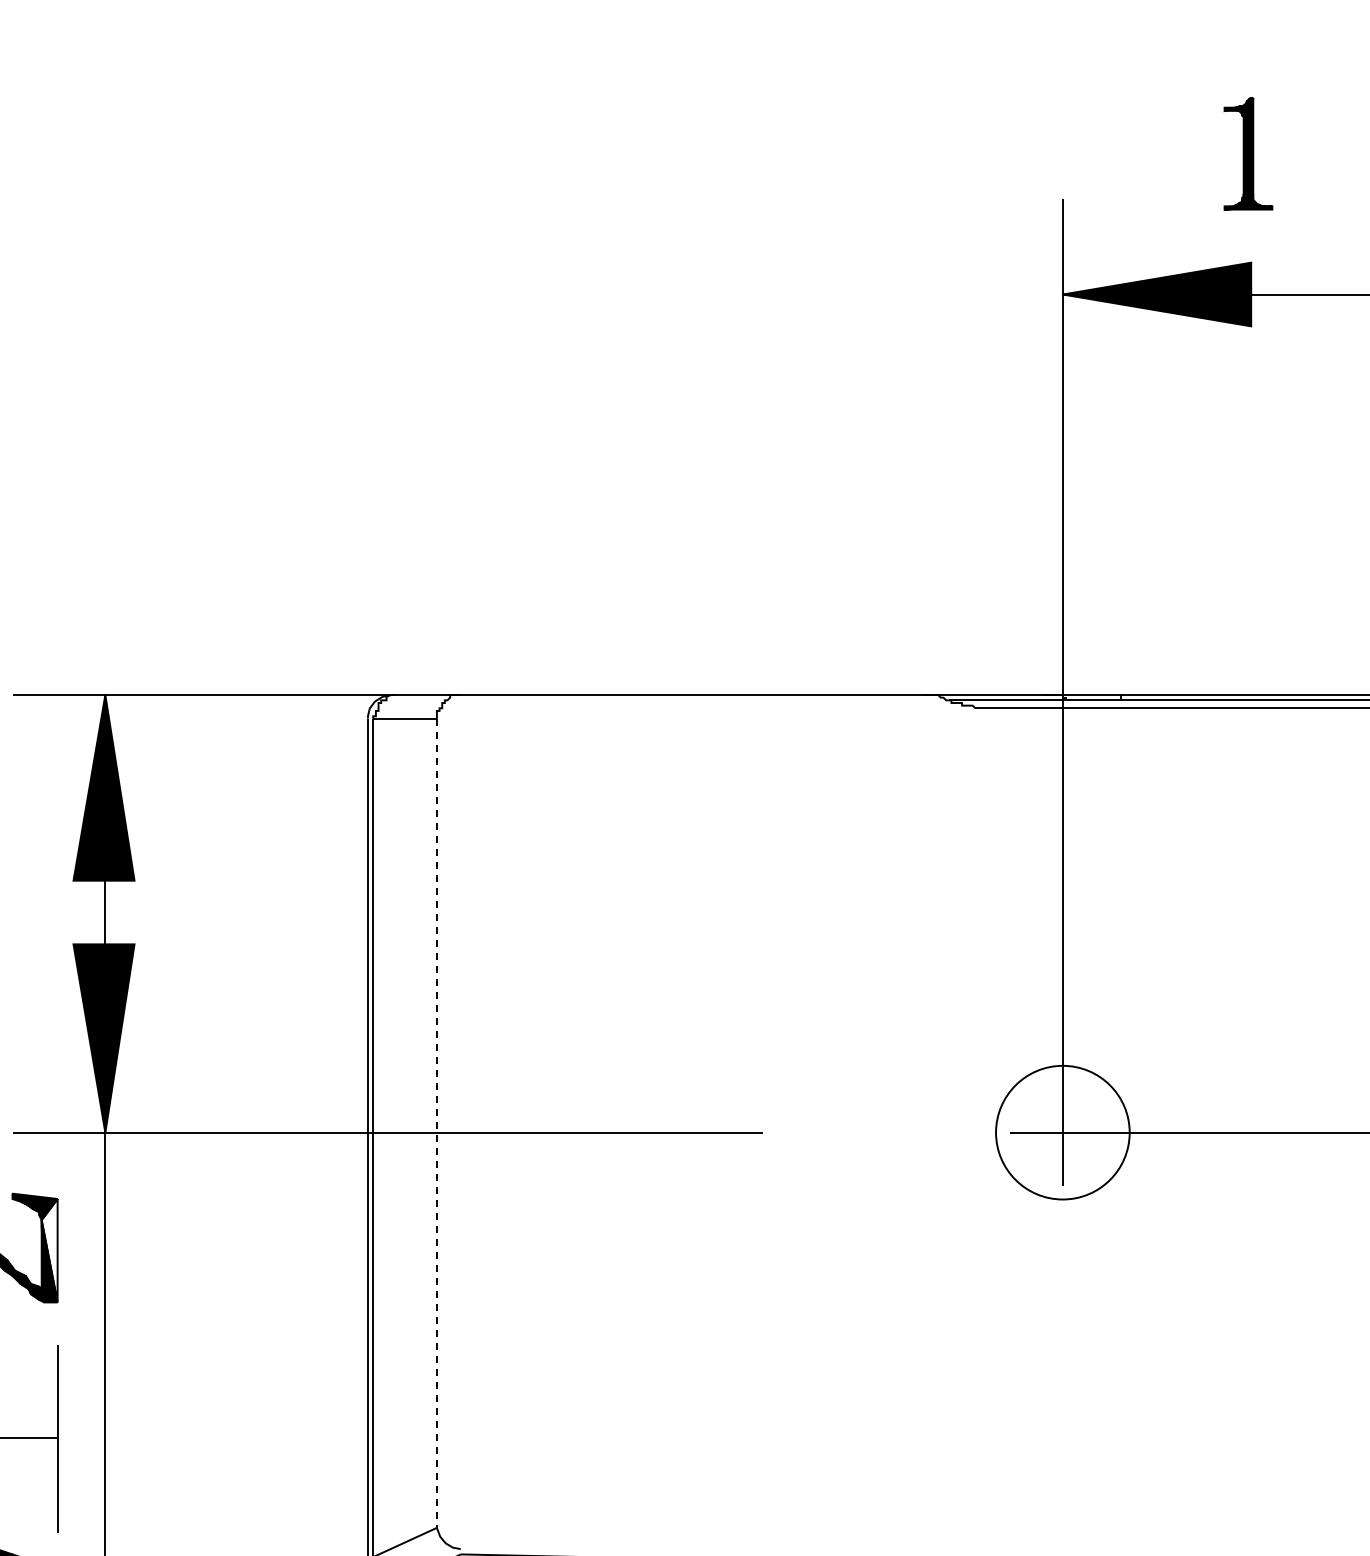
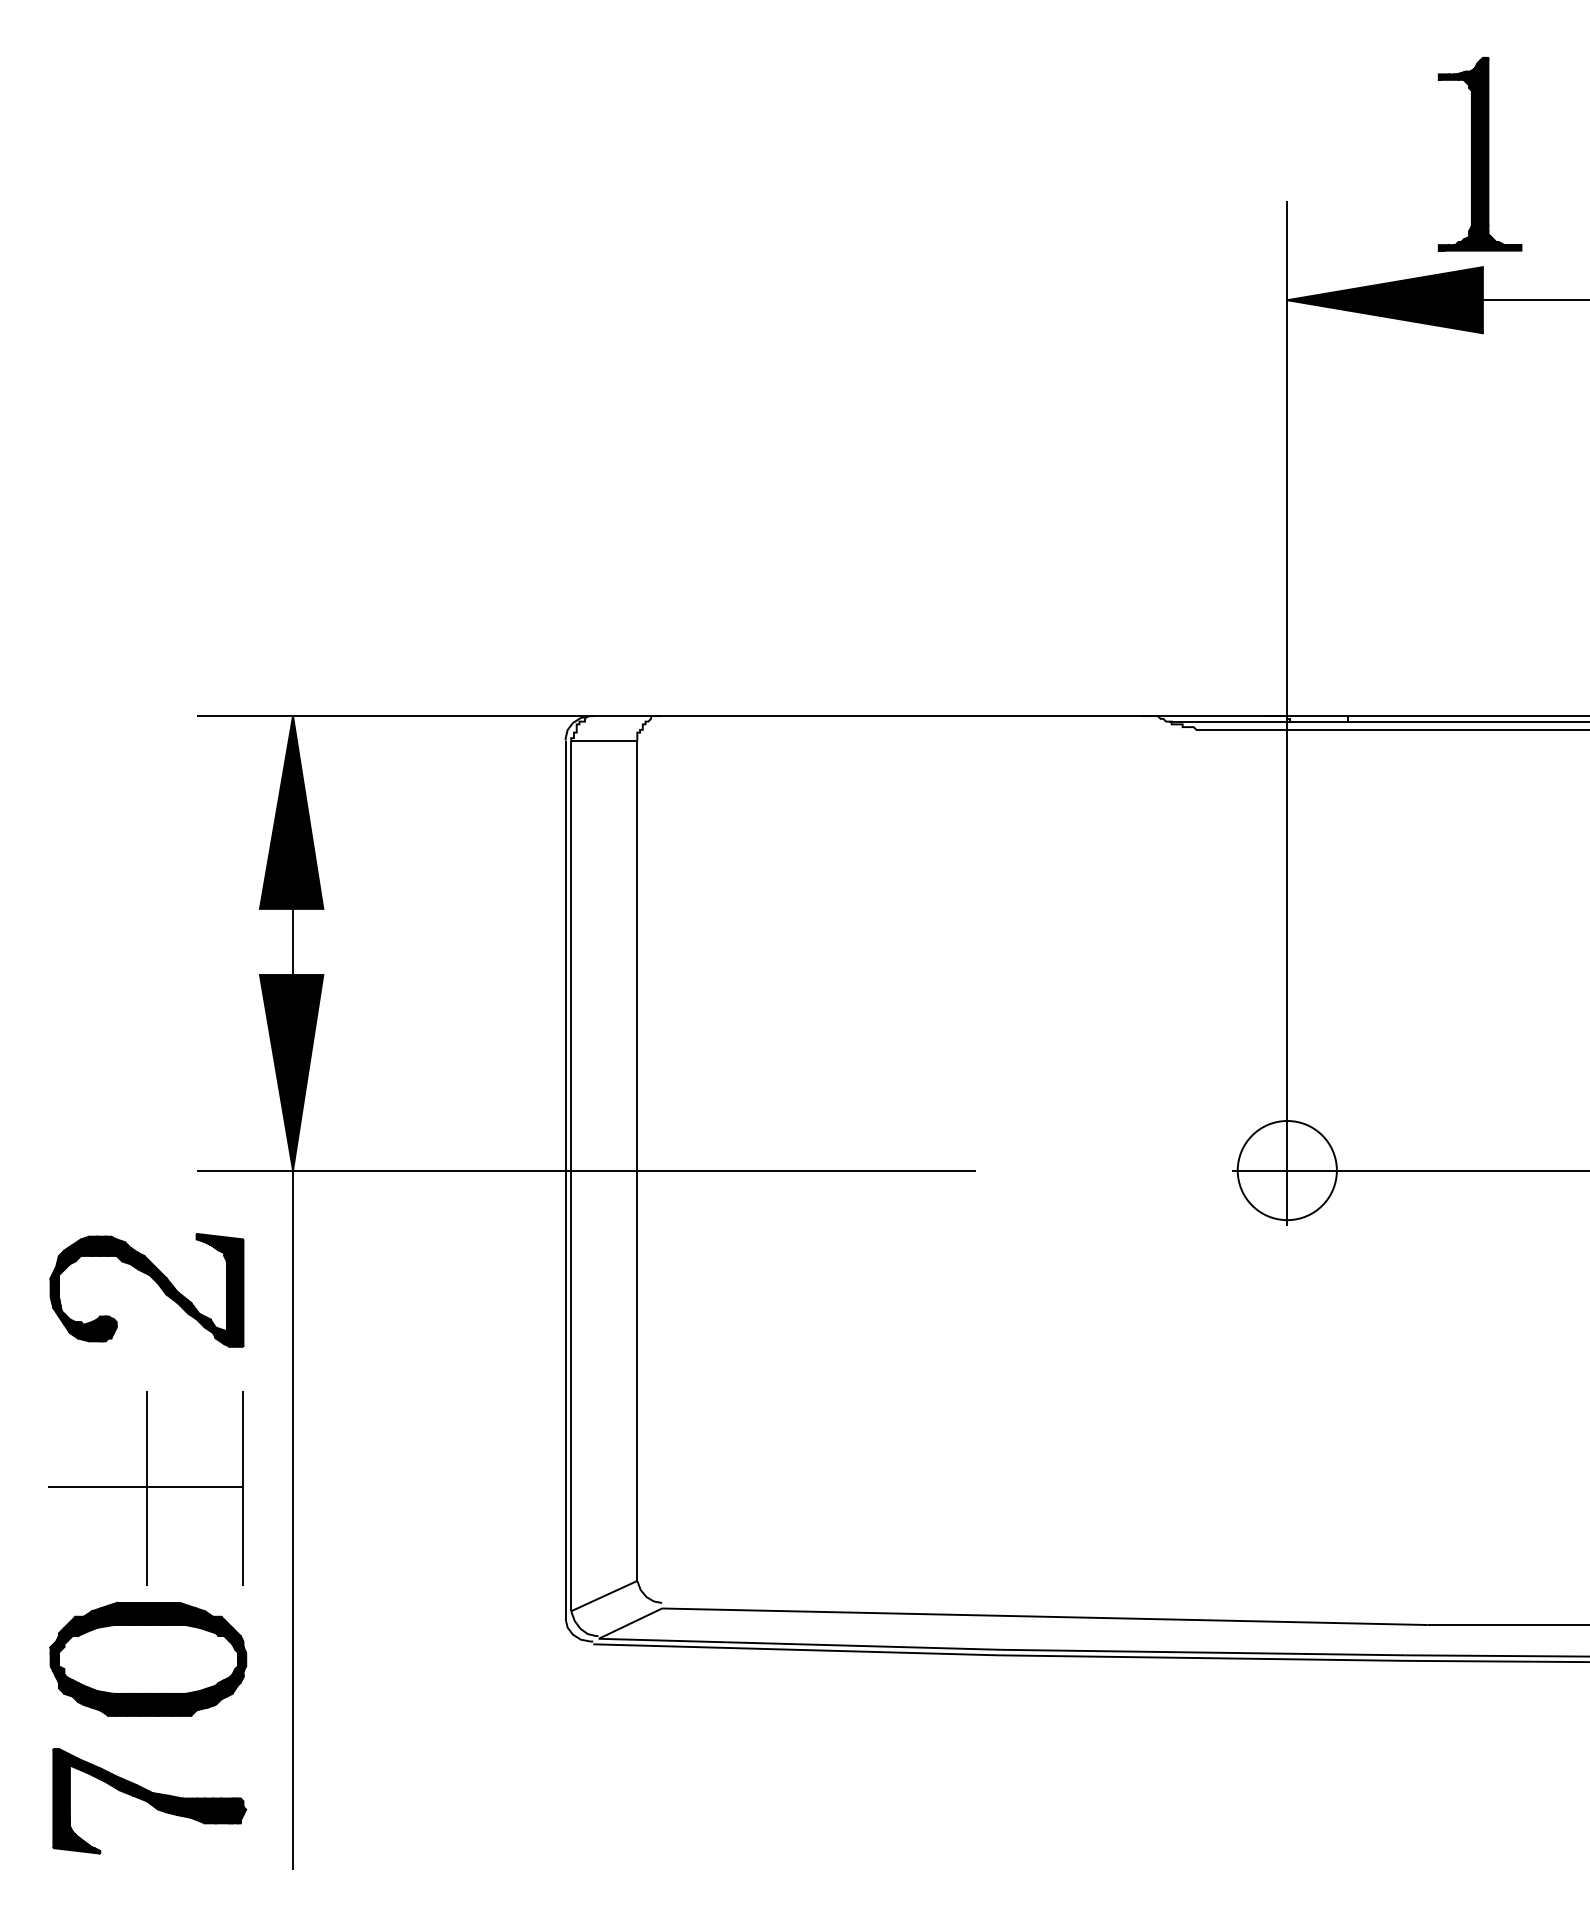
part: (1247, 153) -> (1479, 153), size x1.67
line: (437, 1123) -> (637, 1161), dashed -> solid
circle: (1062, 1132) -> (1286, 1170), size x0.71
fill: (48, 1250) -> (234, 1292), added

